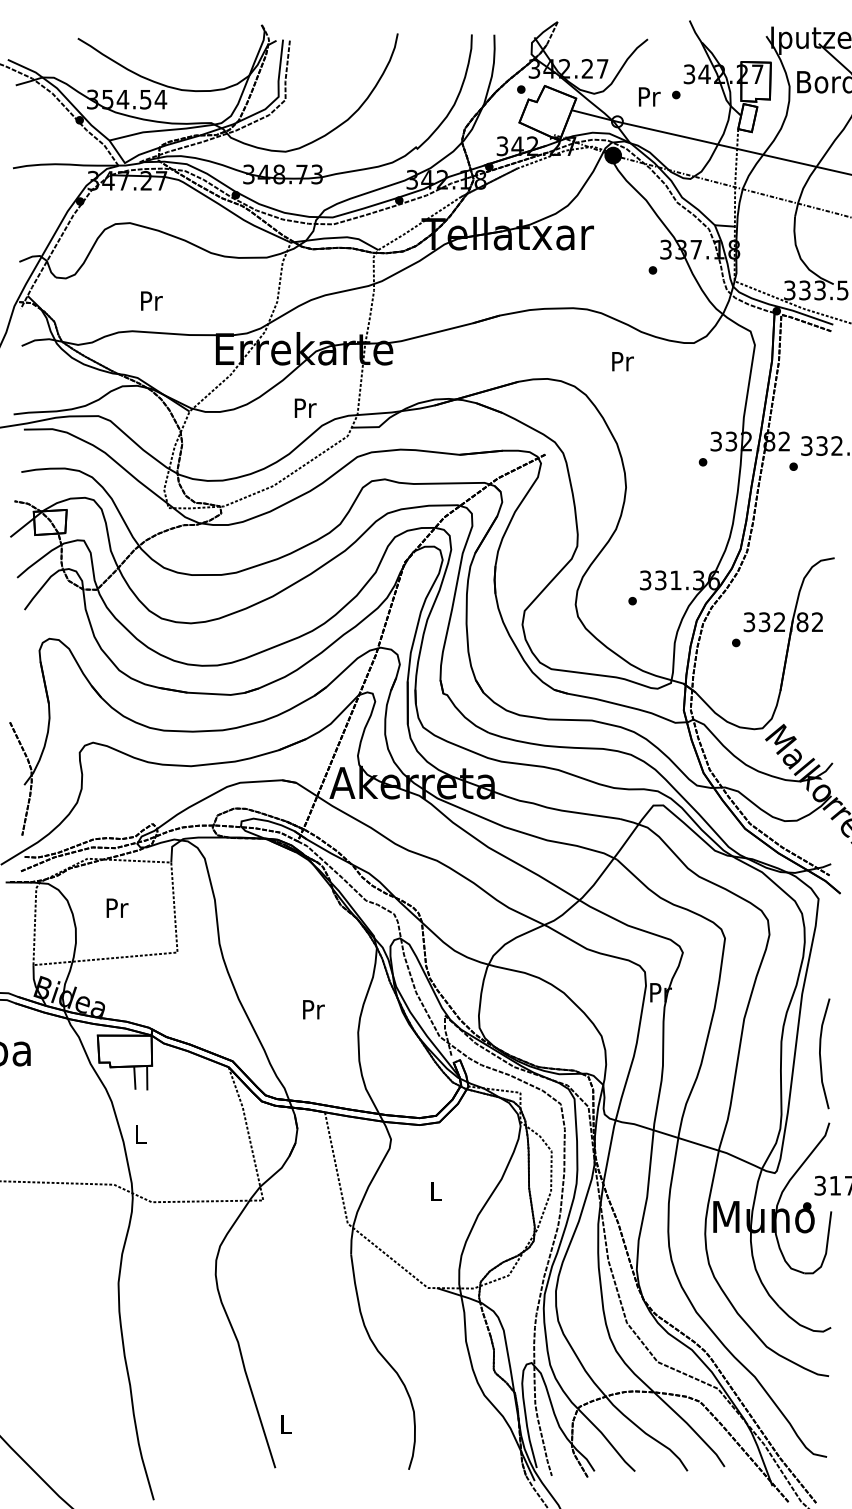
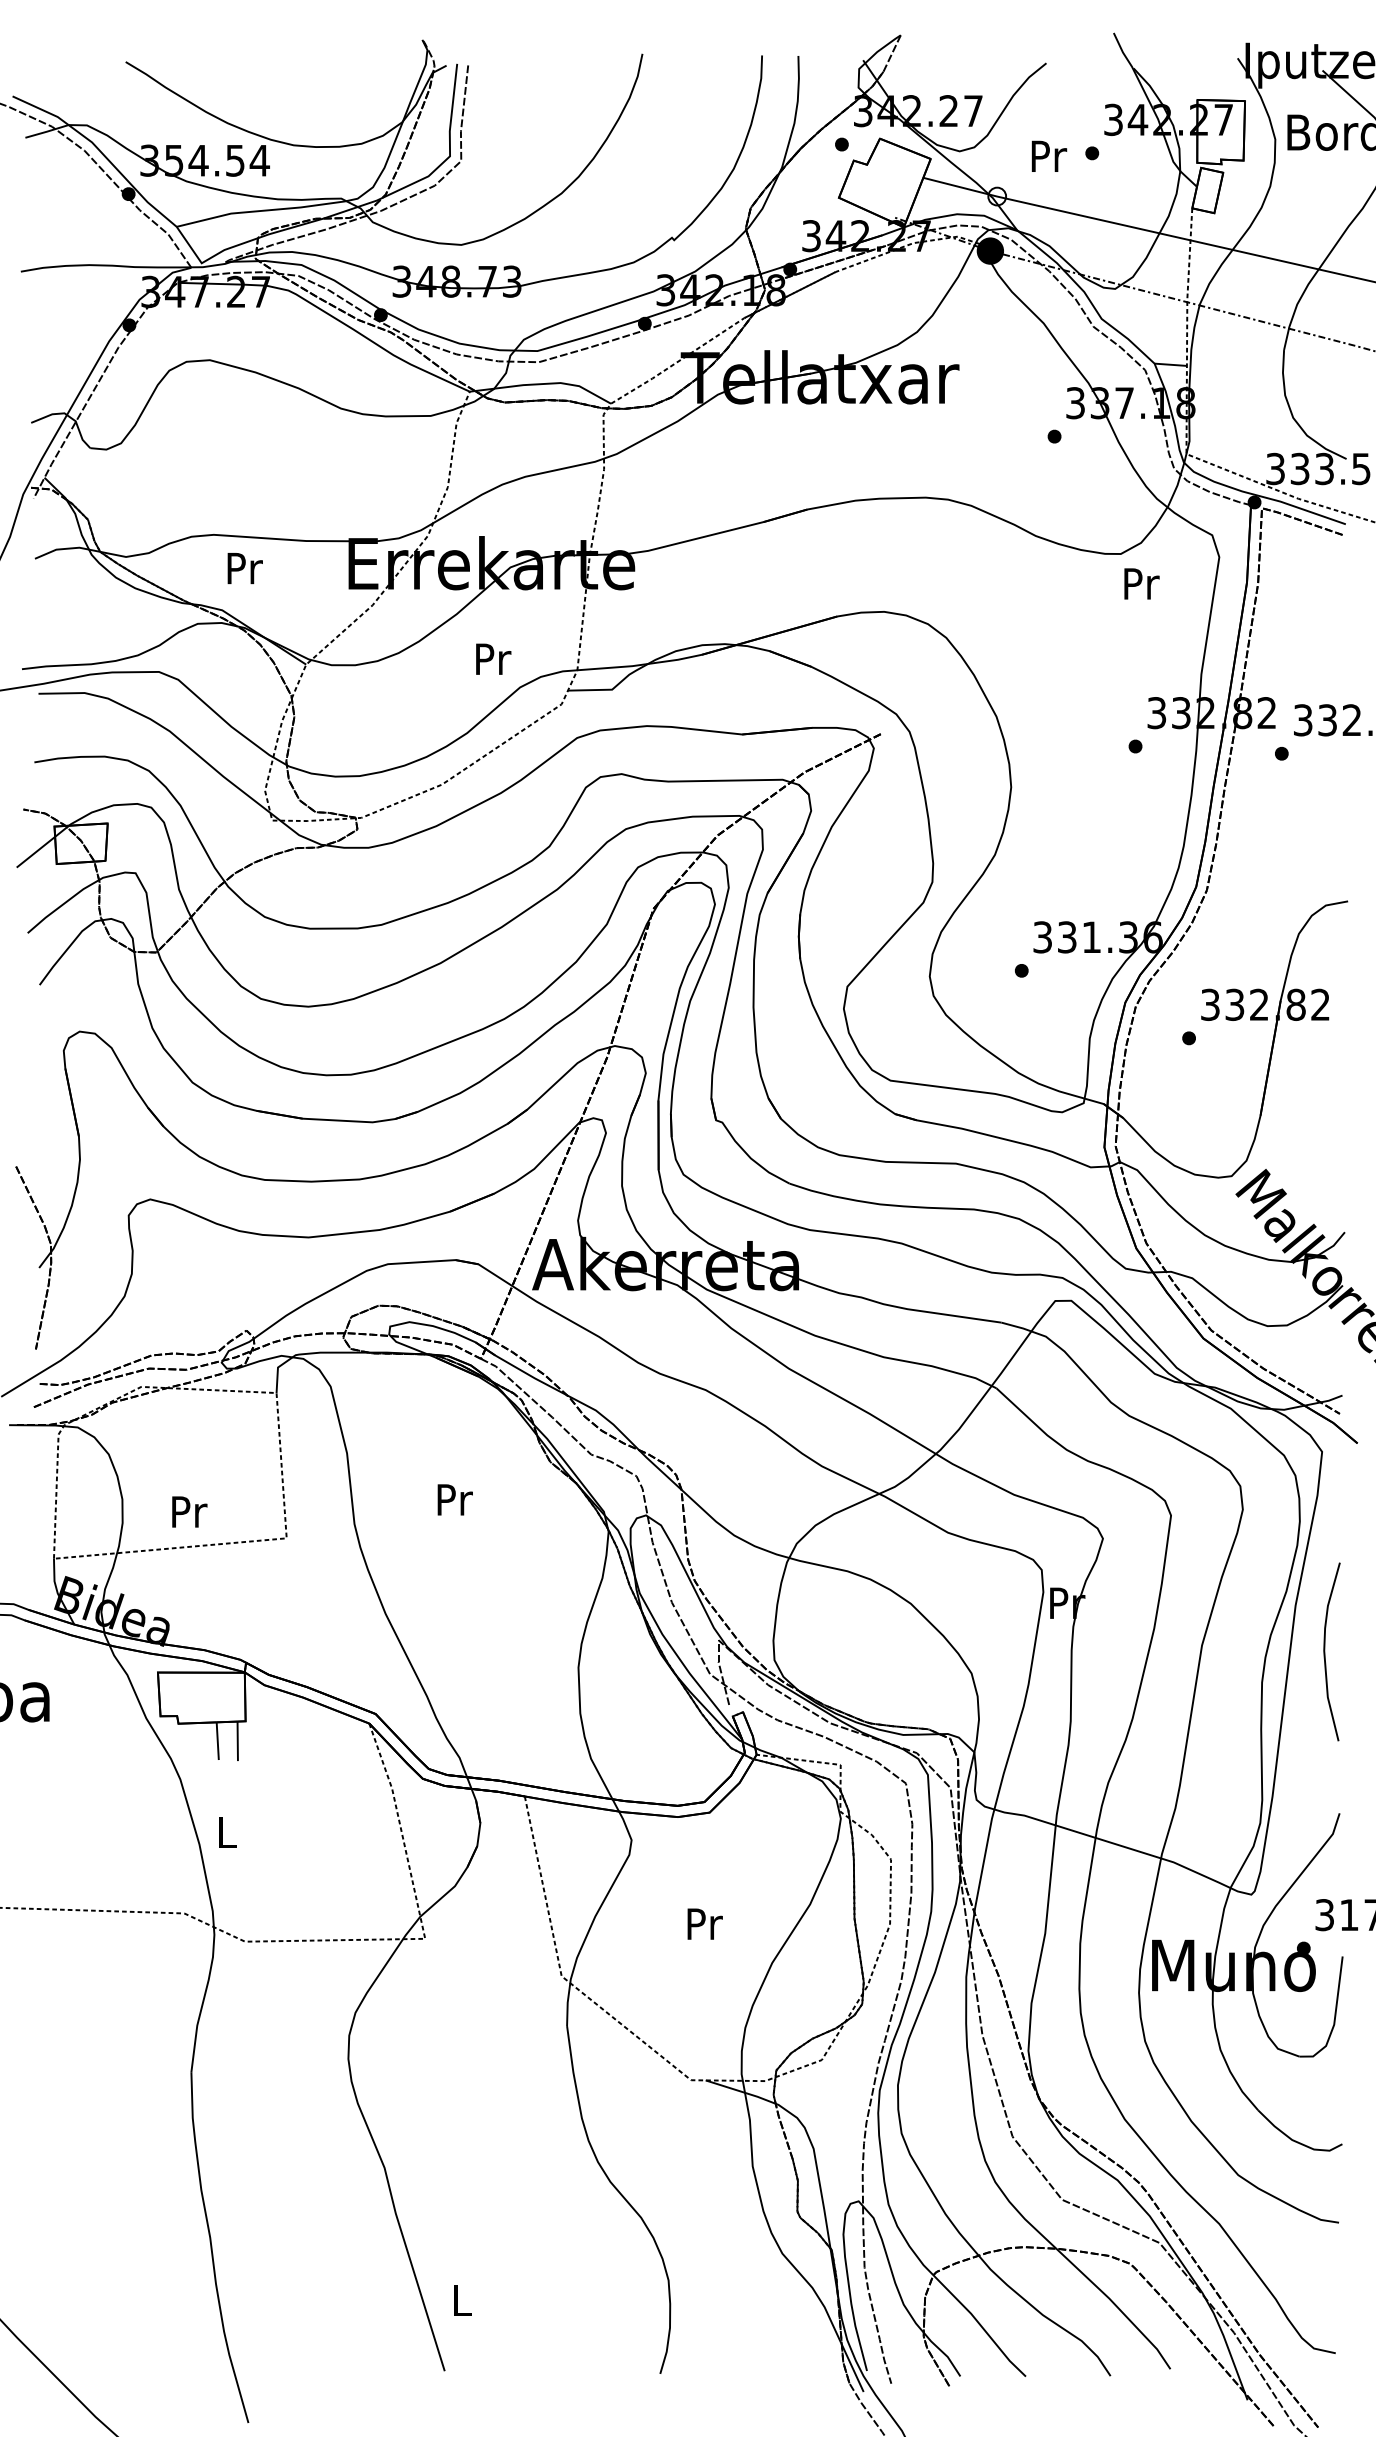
text: (151, 300) -> (244, 567), moved
text: (622, 361) -> (1141, 583), moved
text: (117, 907) -> (189, 1510), moved
text: (313, 1009) -> (454, 1499), moved
curve: (820, 1053) -> (1325, 1651), moved
text: (436, 1190) -> (704, 1922), L -> Pr

